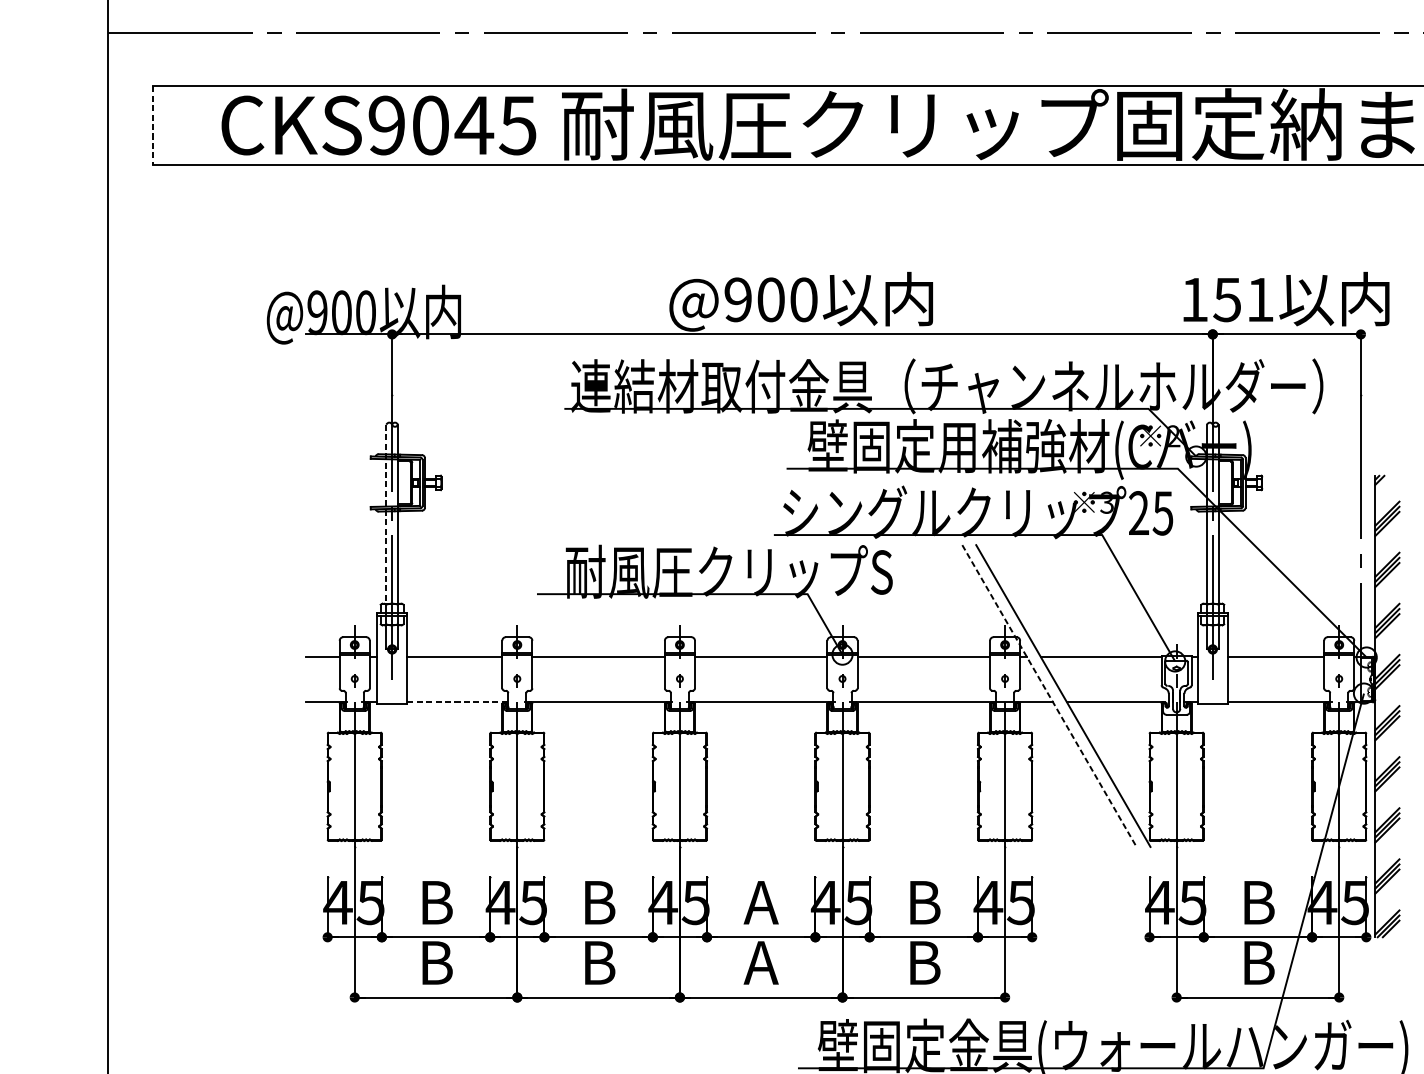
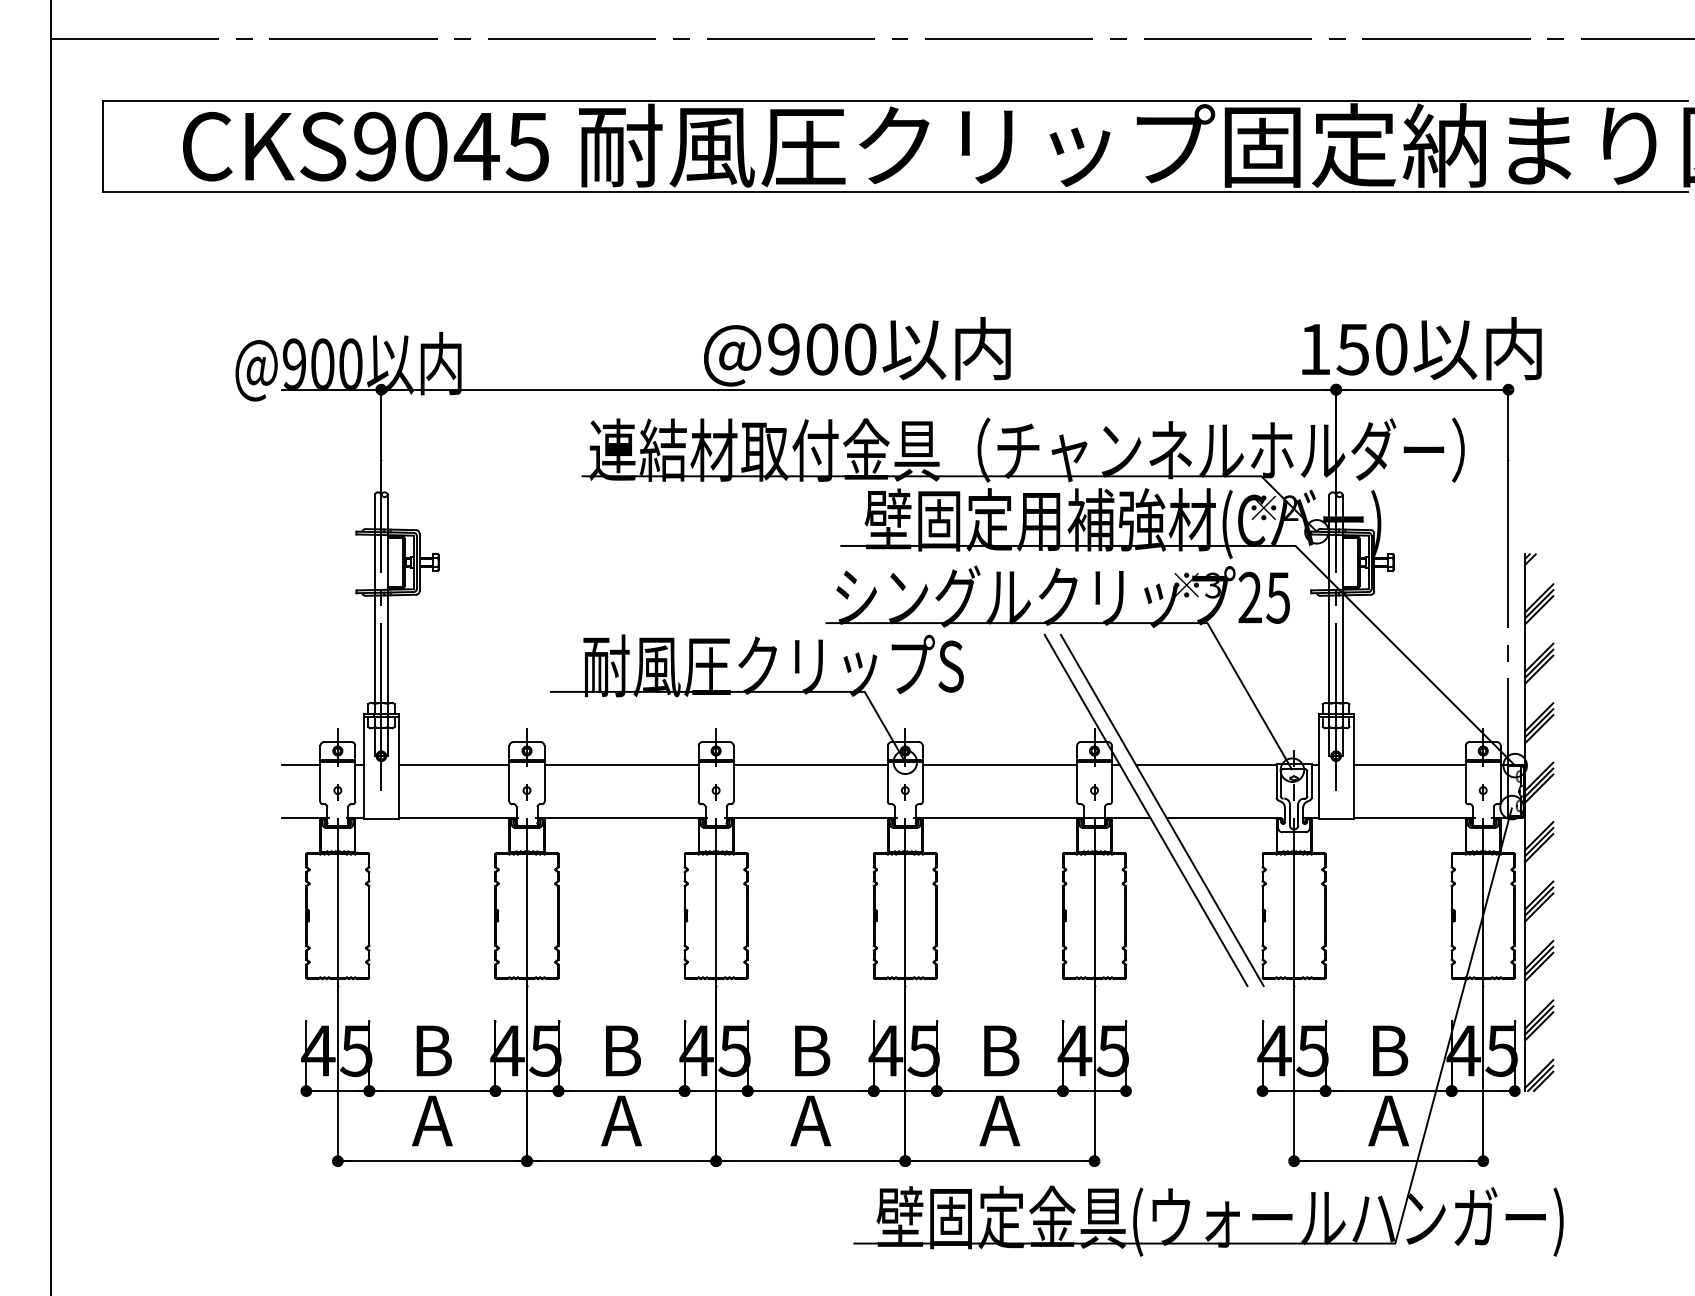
line: (152, 125) -> (102, 146), dashed -> solid
text: (1260, 299) -> (1391, 349), 151 -> 150
line: (386, 514) -> (374, 599), dashed -> solid
line: (1049, 696) -> (1146, 810), dashed -> solid
line: (458, 702) -> (458, 817), dashed -> solid
text: (761, 902) -> (810, 1050), A -> B
text: (436, 962) -> (432, 1120), B -> A
text: (598, 962) -> (621, 1120), B -> A
text: (923, 962) -> (999, 1120), B -> A
text: (1257, 962) -> (1388, 1120), B -> A

